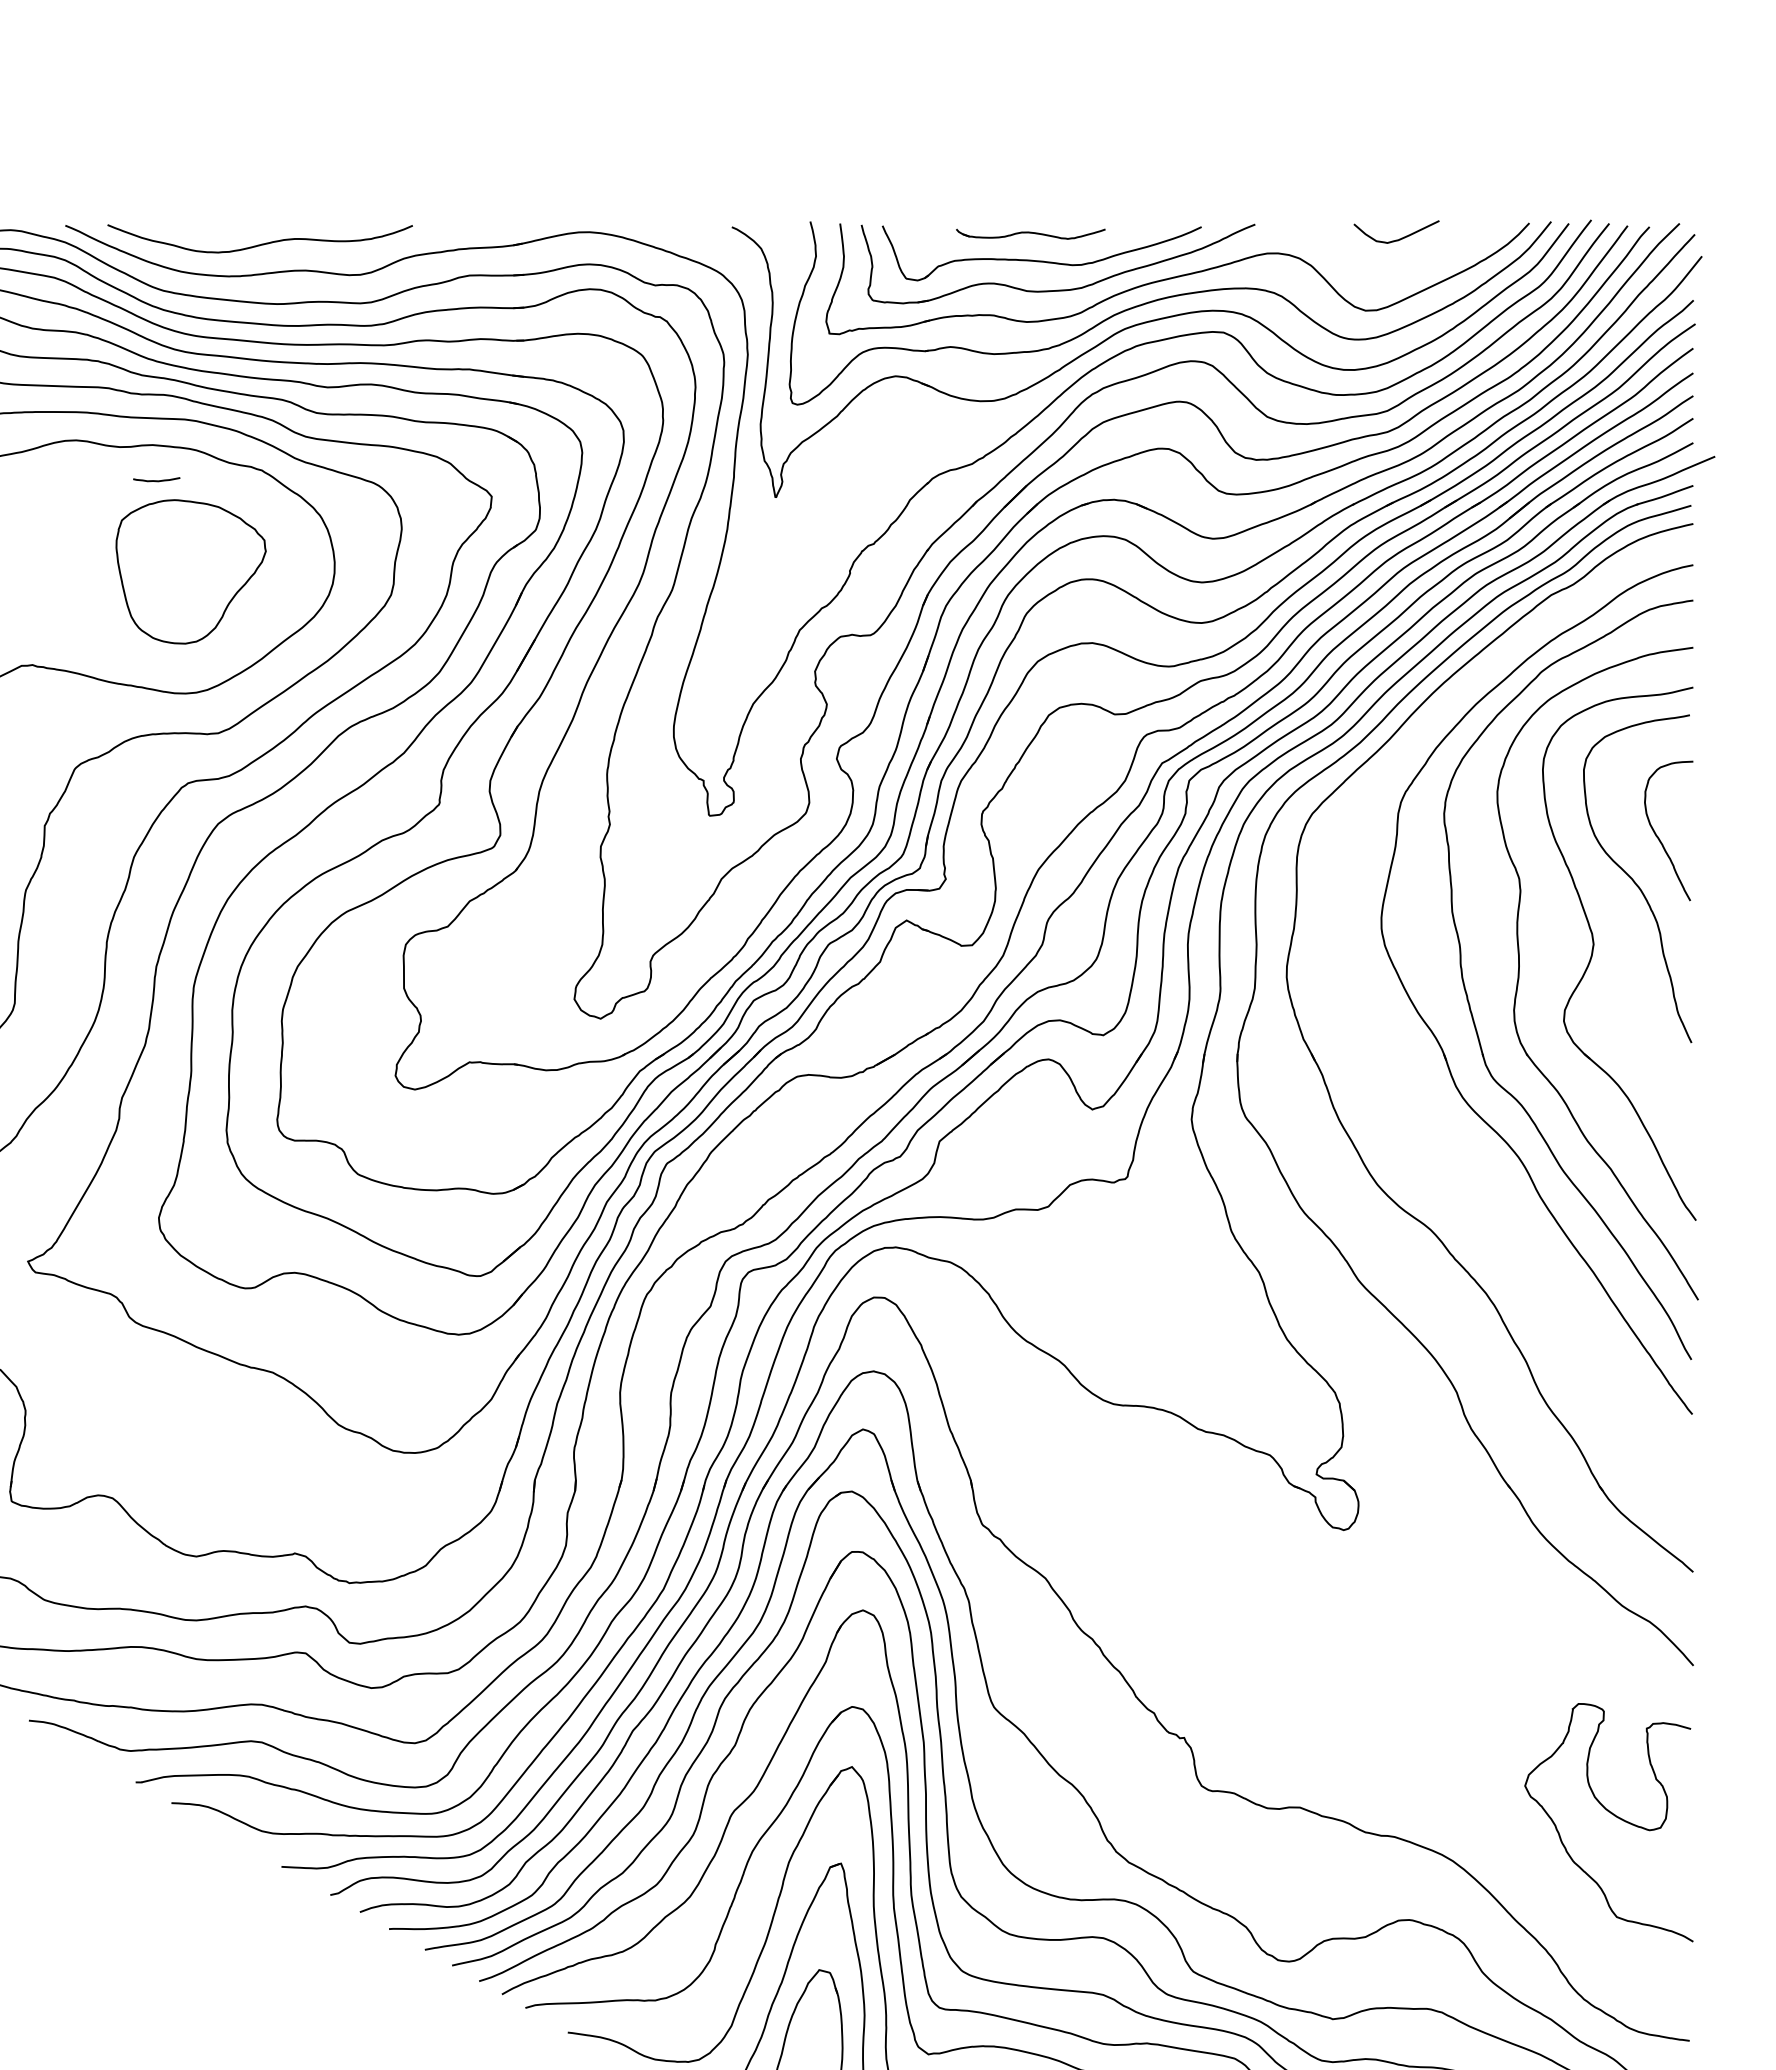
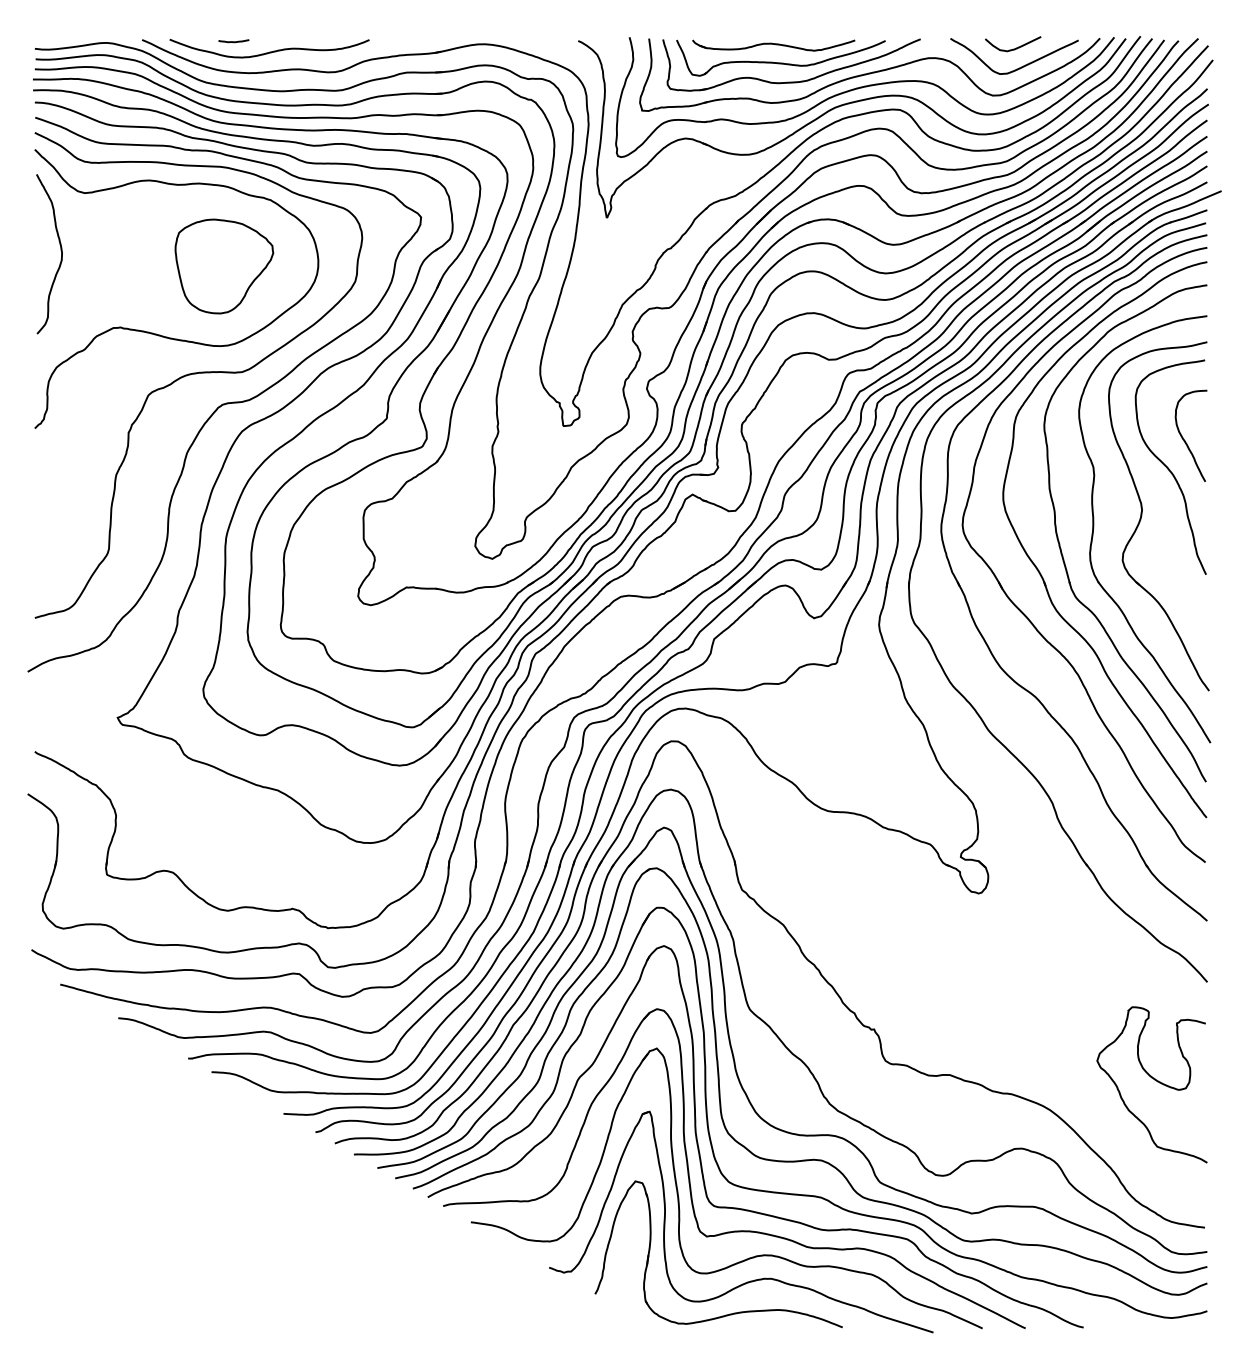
part: (1030, 234) -> (773, 45), size x1.67
curve: (1406, 267) -> (1019, 67), added
curve: (156, 480) -> (233, 41), moved
part: (1413, 1102) -> (1024, 613), added

